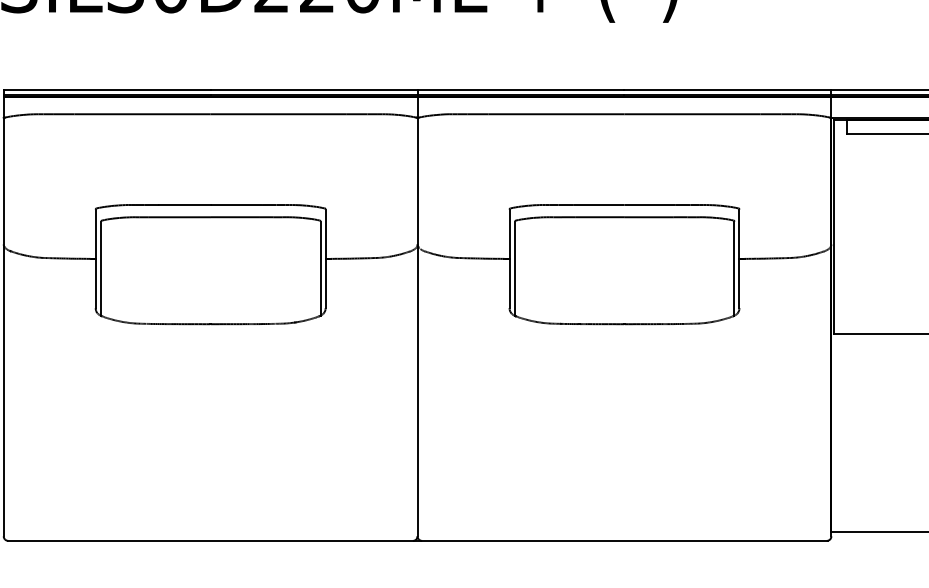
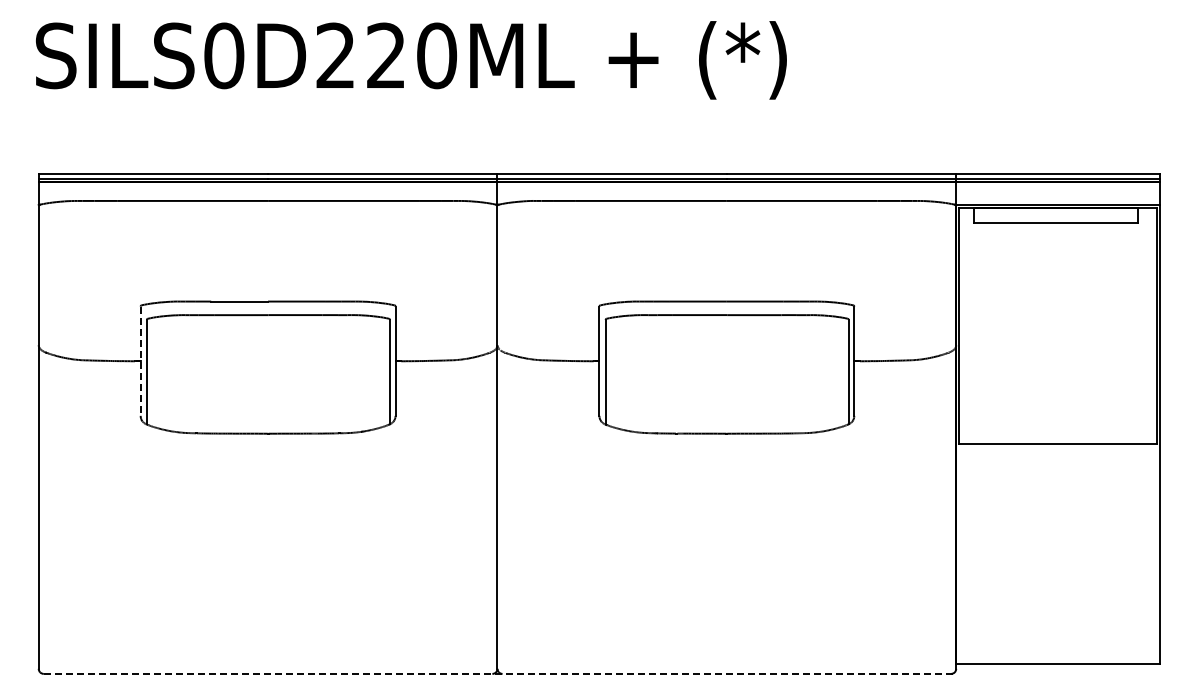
line: (95, 259) -> (140, 361), solid -> dashed
line: (417, 540) -> (497, 673), solid -> dashed

